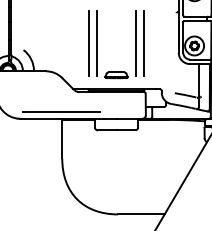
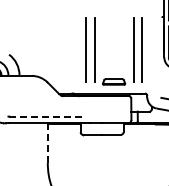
part: (97, 44) -> (95, 51), moved
line: (62, 112) -> (48, 117), solid -> dashed
line: (62, 138) -> (48, 143), solid -> dashed

